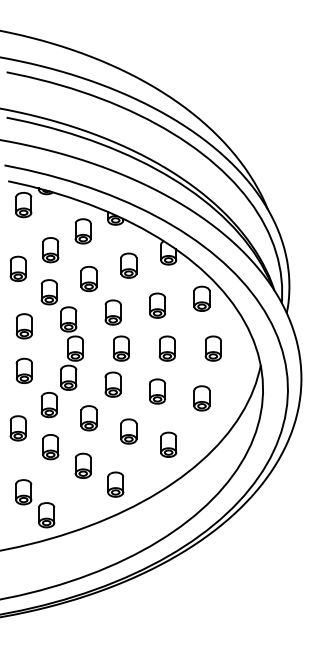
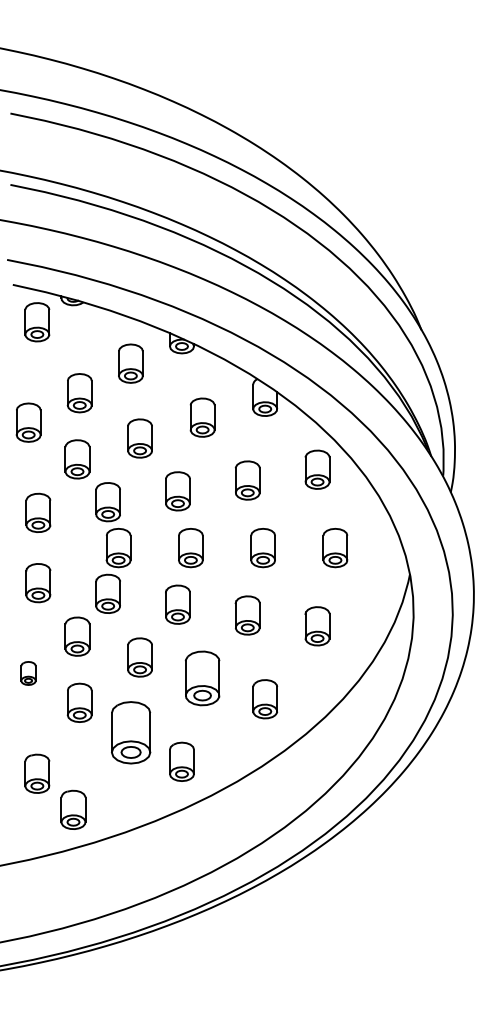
part: (17, 428) -> (27, 673), size x0.6
part: (128, 431) -> (202, 678), size x1.4
part: (82, 465) -> (129, 731), size x1.6

